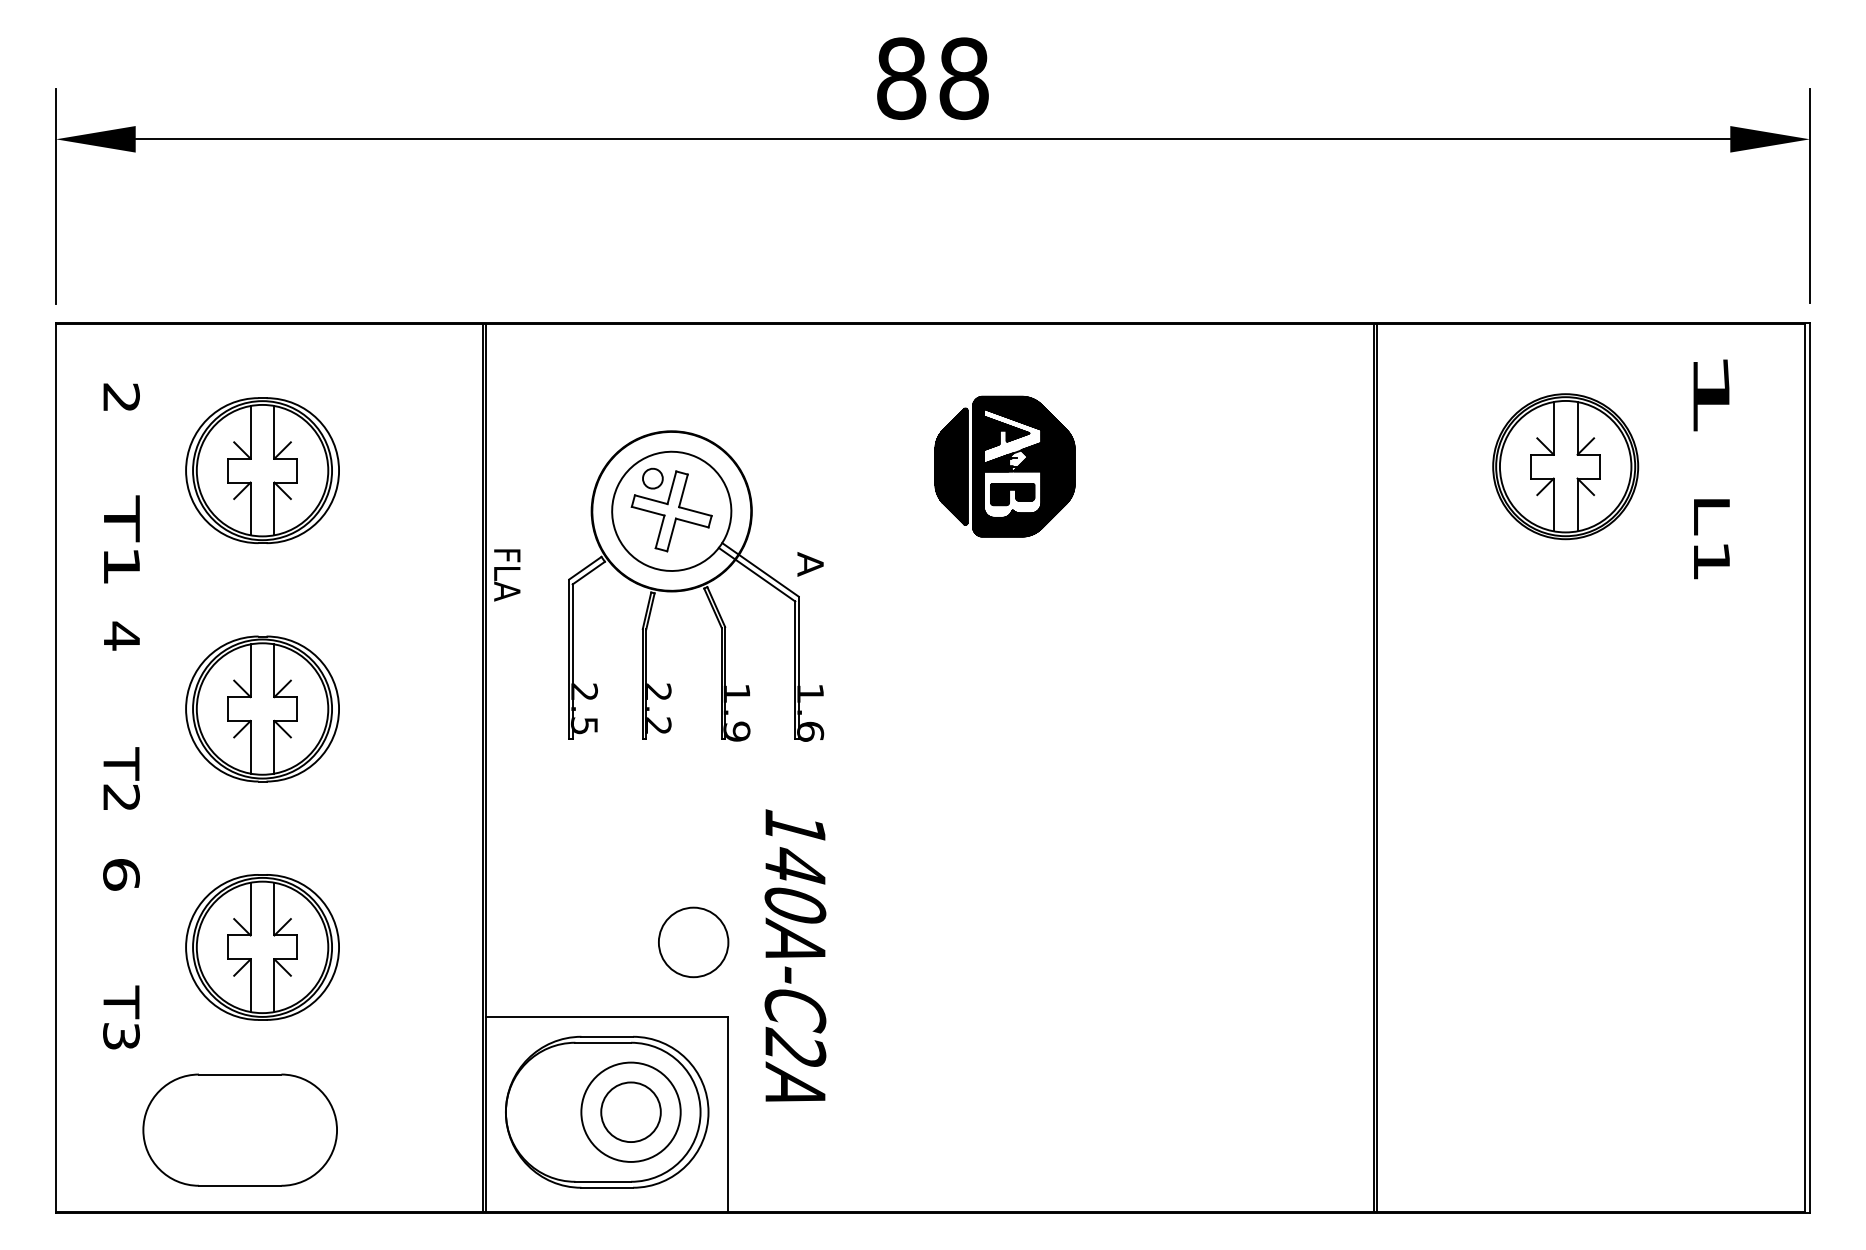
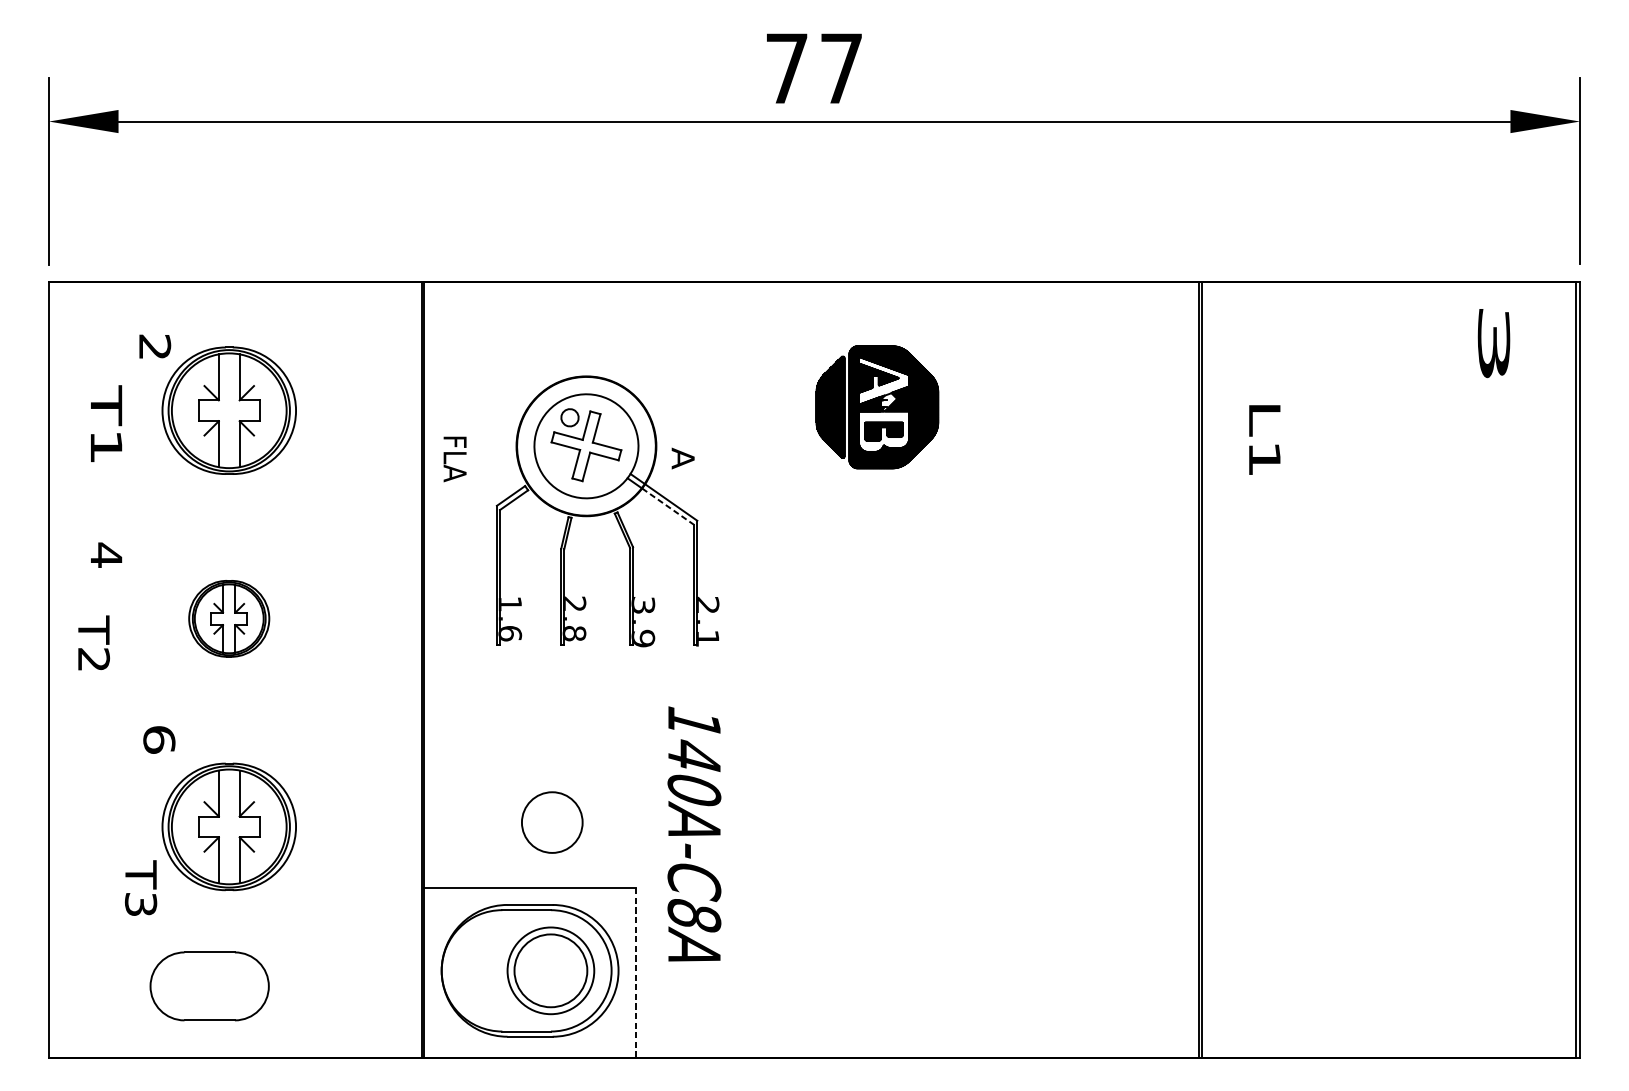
text: (932, 78) -> (814, 68), 88 -> 77
text: (1711, 393) -> (1494, 343), 1 -> 3
text: (121, 396) -> (155, 346), moved
part: (1565, 466) -> (1366, 407), removed
text: (121, 539) -> (106, 423), moved
text: (1711, 539) -> (1264, 440), moved
text: (810, 564) -> (683, 458), moved
text: (507, 575) -> (455, 459), moved
line: (765, 580) -> (668, 506), solid -> dashed
text: (736, 693) -> (642, 605), 1.9 -> 3.9
part: (262, 708) -> (229, 618), size x0.6
text: (584, 708) -> (510, 618), 2.5 -> 1.6
text: (810, 712) -> (707, 621), 1.6 -> 2.1
text: (657, 725) -> (574, 633), 2.2 -> 2.8
text: (121, 778) -> (93, 642), moved
text: (121, 874) -> (159, 739), moved
circle: (693, 942) -> (552, 822), moved
text: (121, 1017) -> (141, 888), moved
text: (795, 1047) -> (694, 914), 140A-C2A -> 140A-C8A
circle: (630, 1112) -> (550, 971), size x1.4
line: (728, 1113) -> (635, 971), solid -> dashed
part: (239, 1129) -> (209, 985), size x0.7

